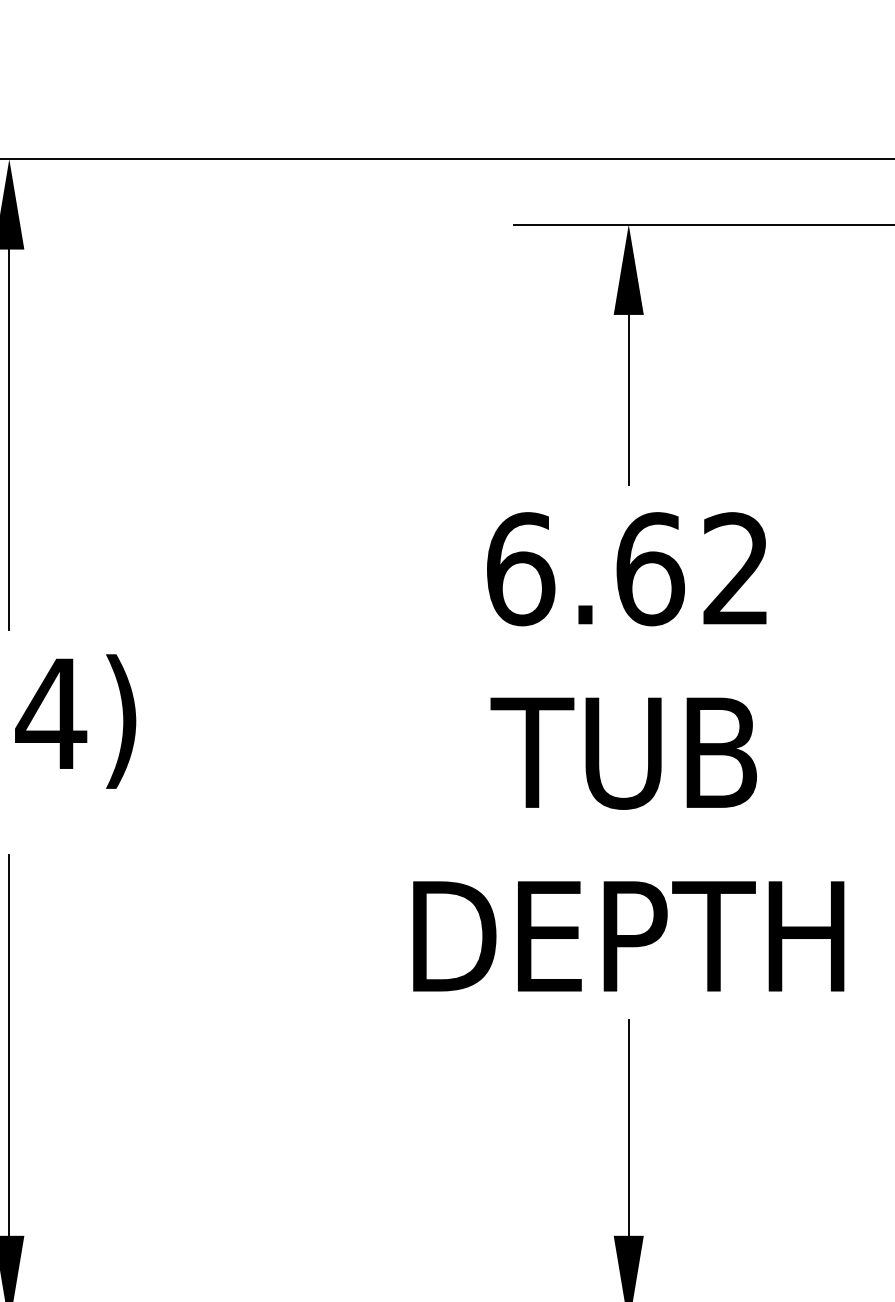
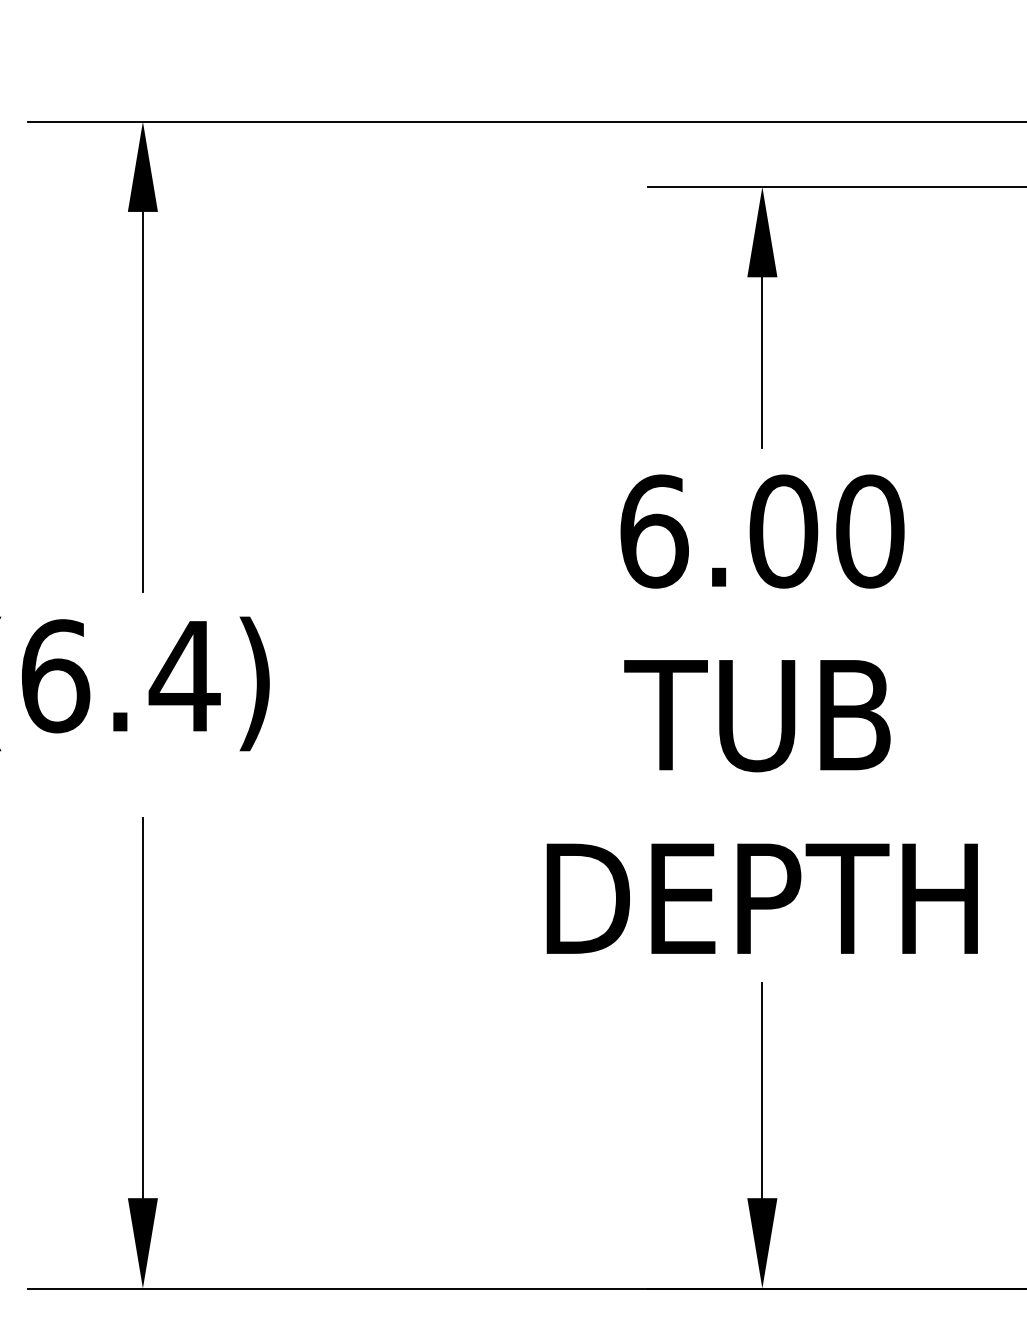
text: (692, 569) -> (826, 531), 6.62 -> 6.00

